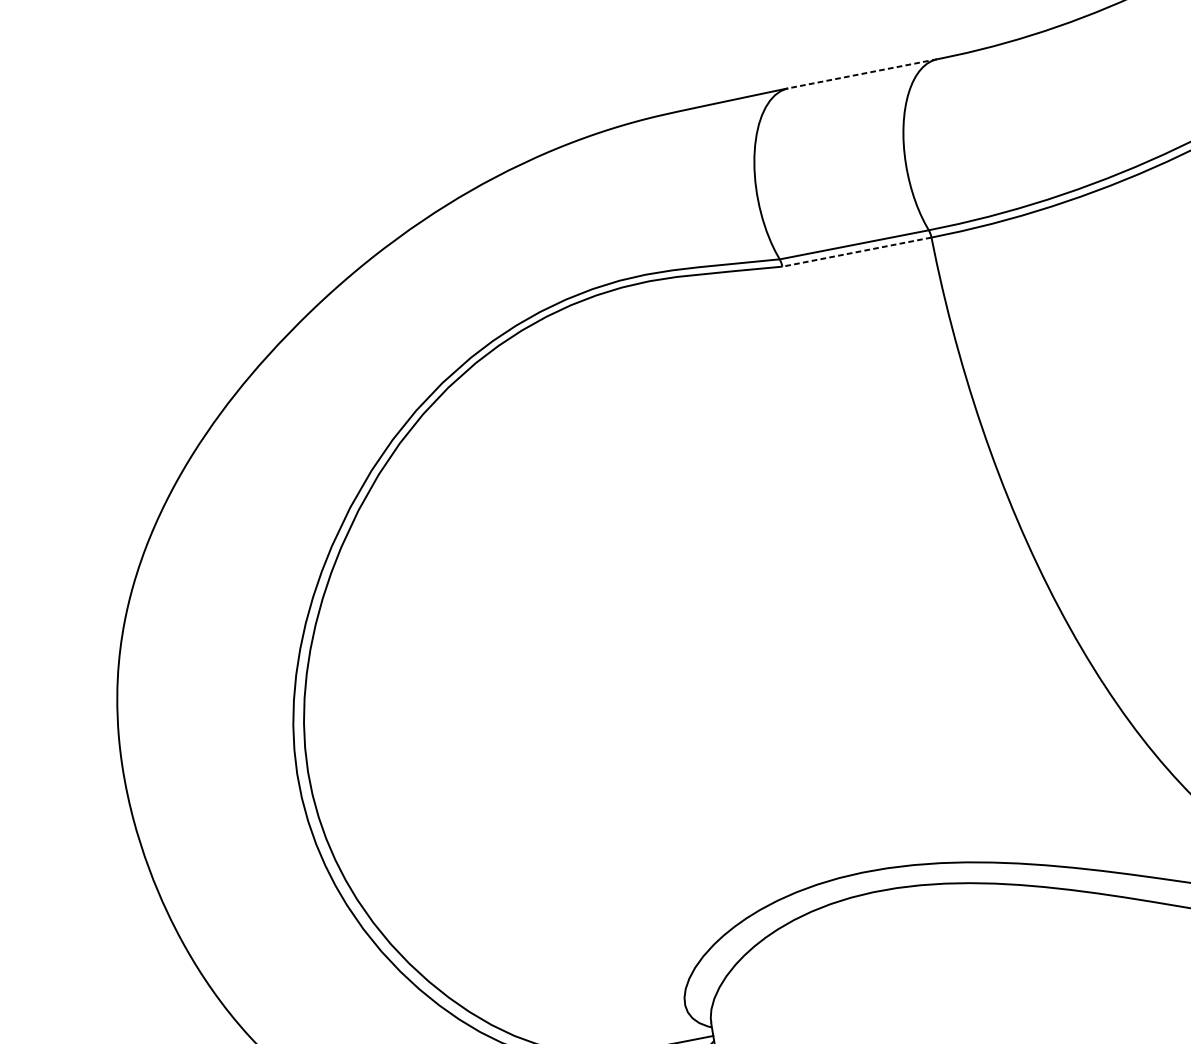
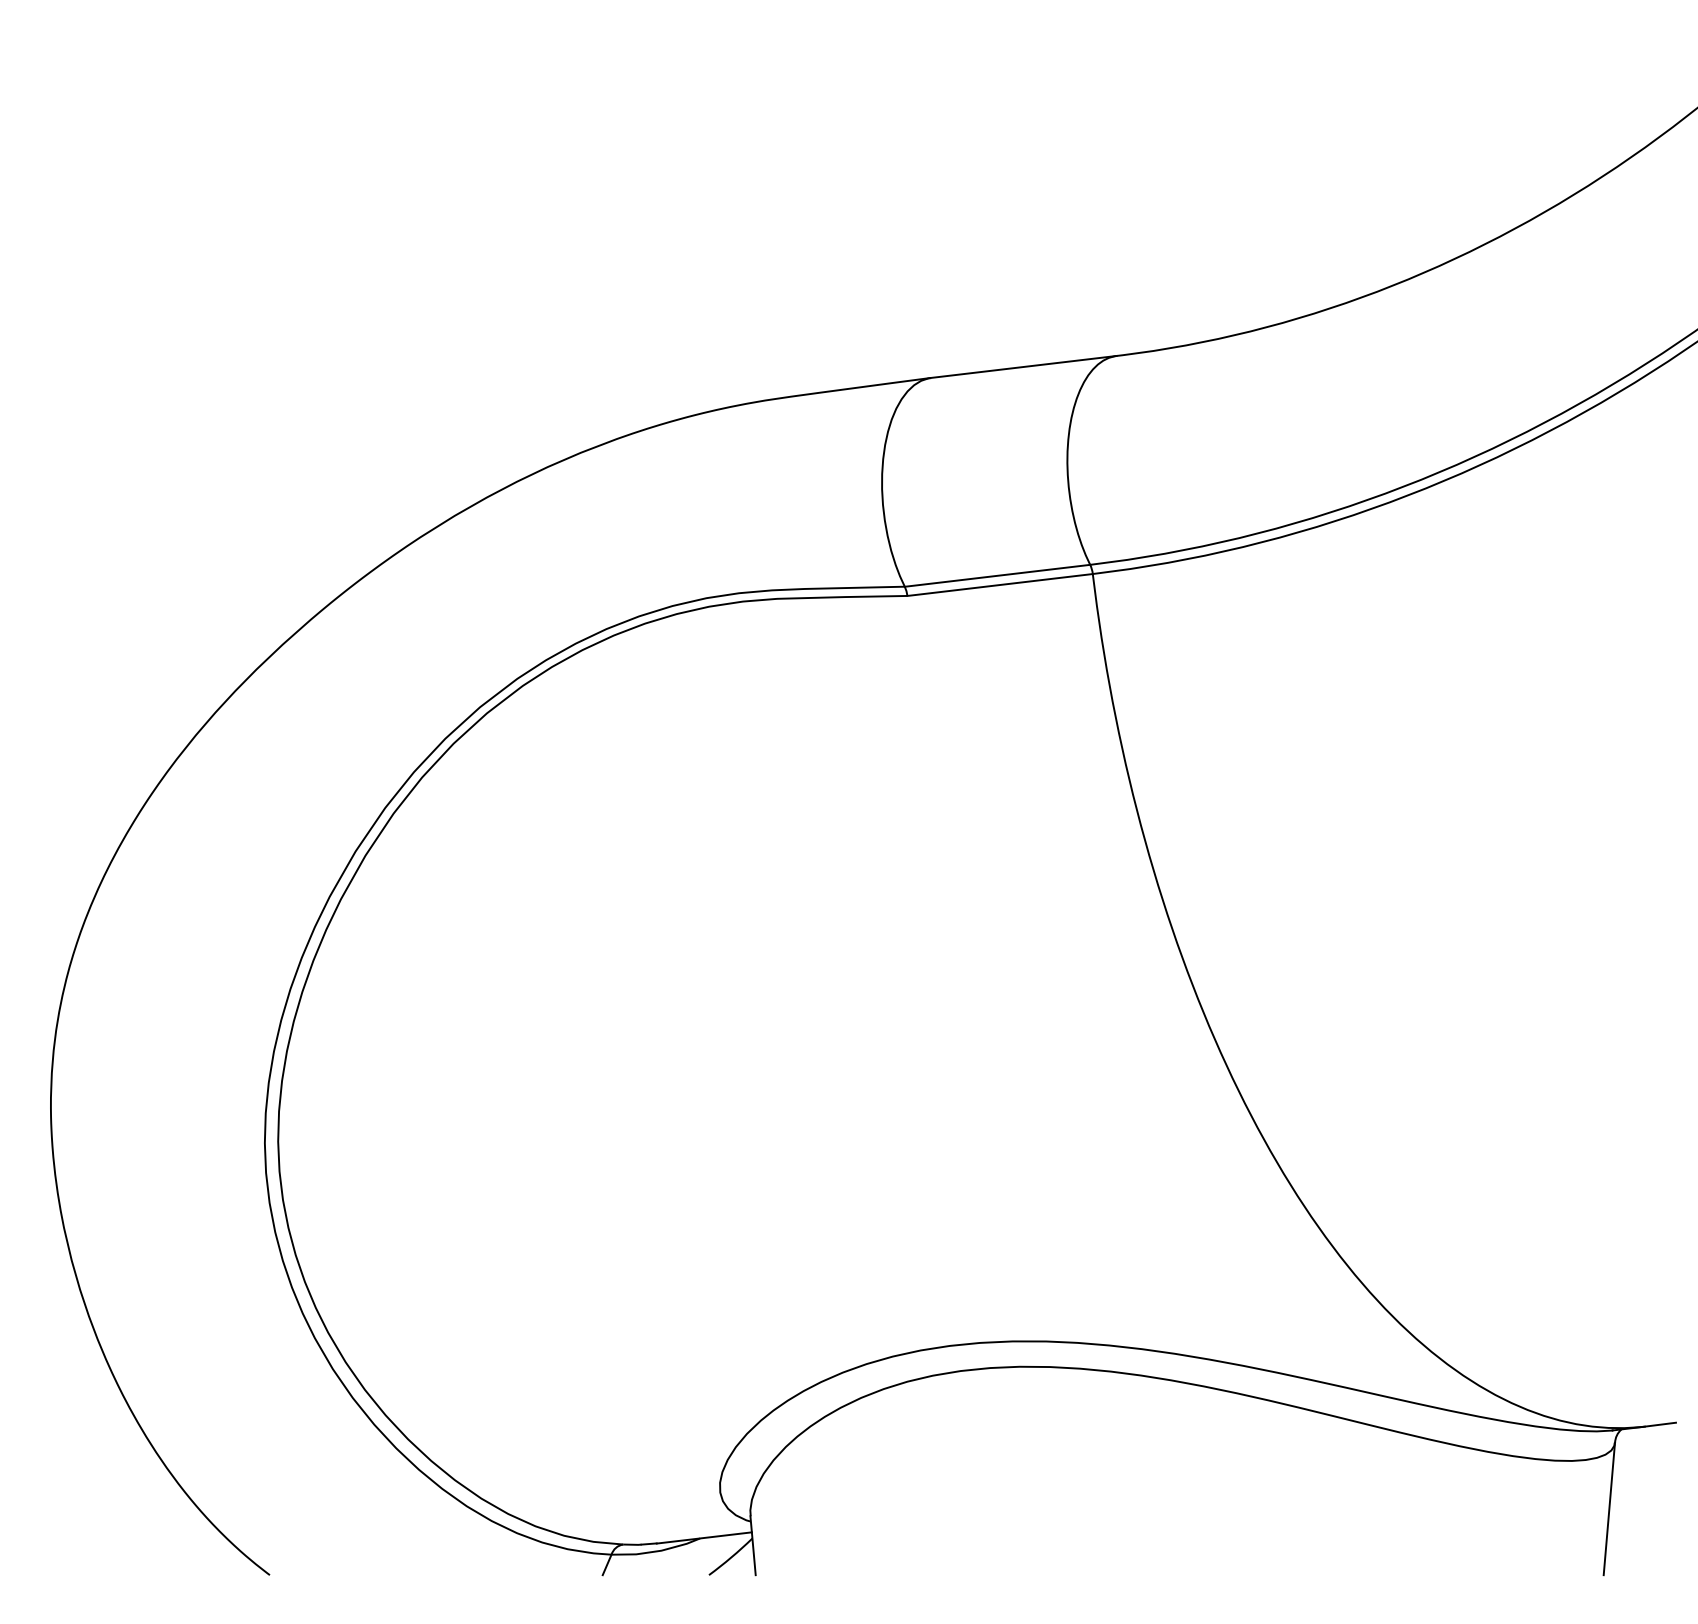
line: (862, 73) -> (1023, 366), dashed -> solid
line: (856, 252) -> (999, 585), dashed -> solid

